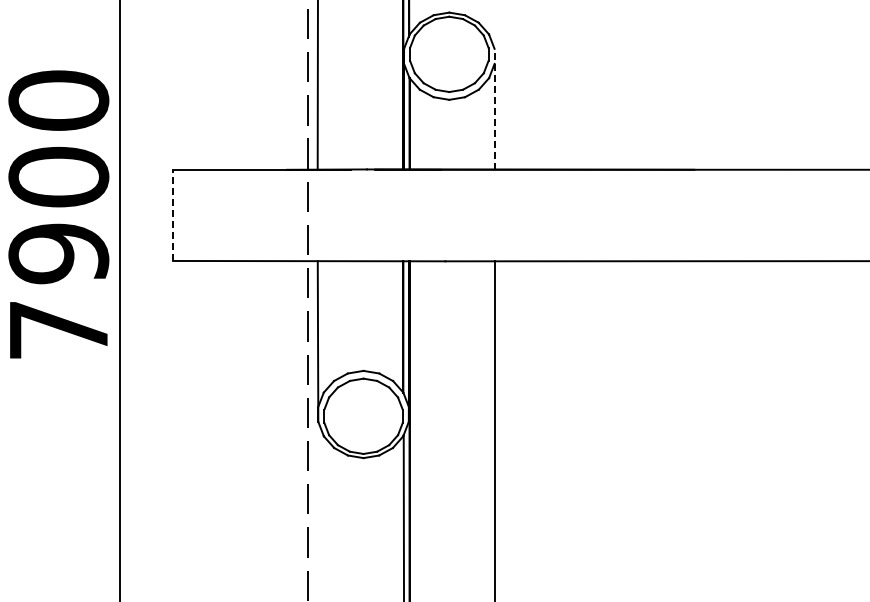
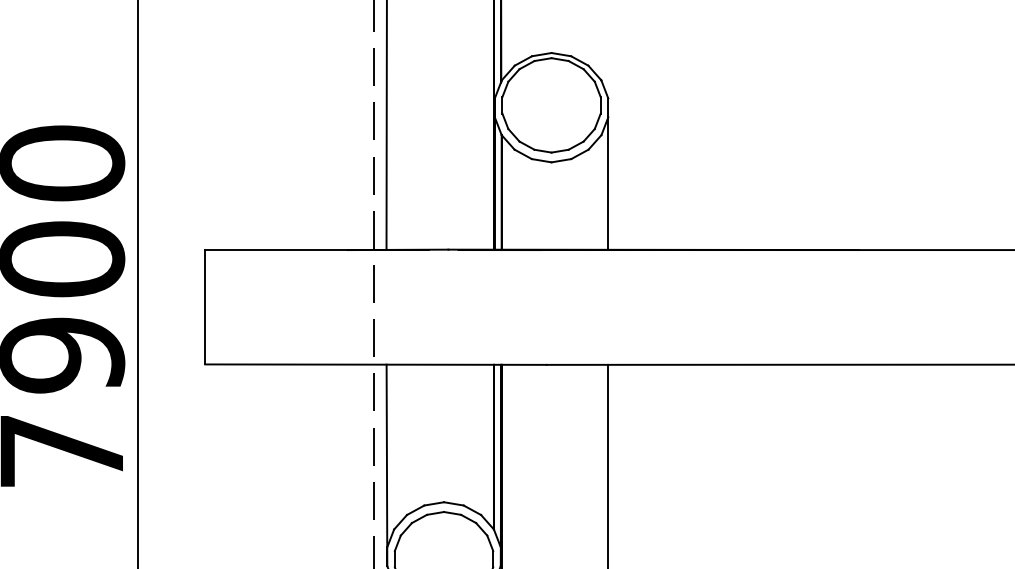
line: (494, 108) -> (608, 173), dashed -> solid
line: (173, 215) -> (205, 307), dashed -> solid

